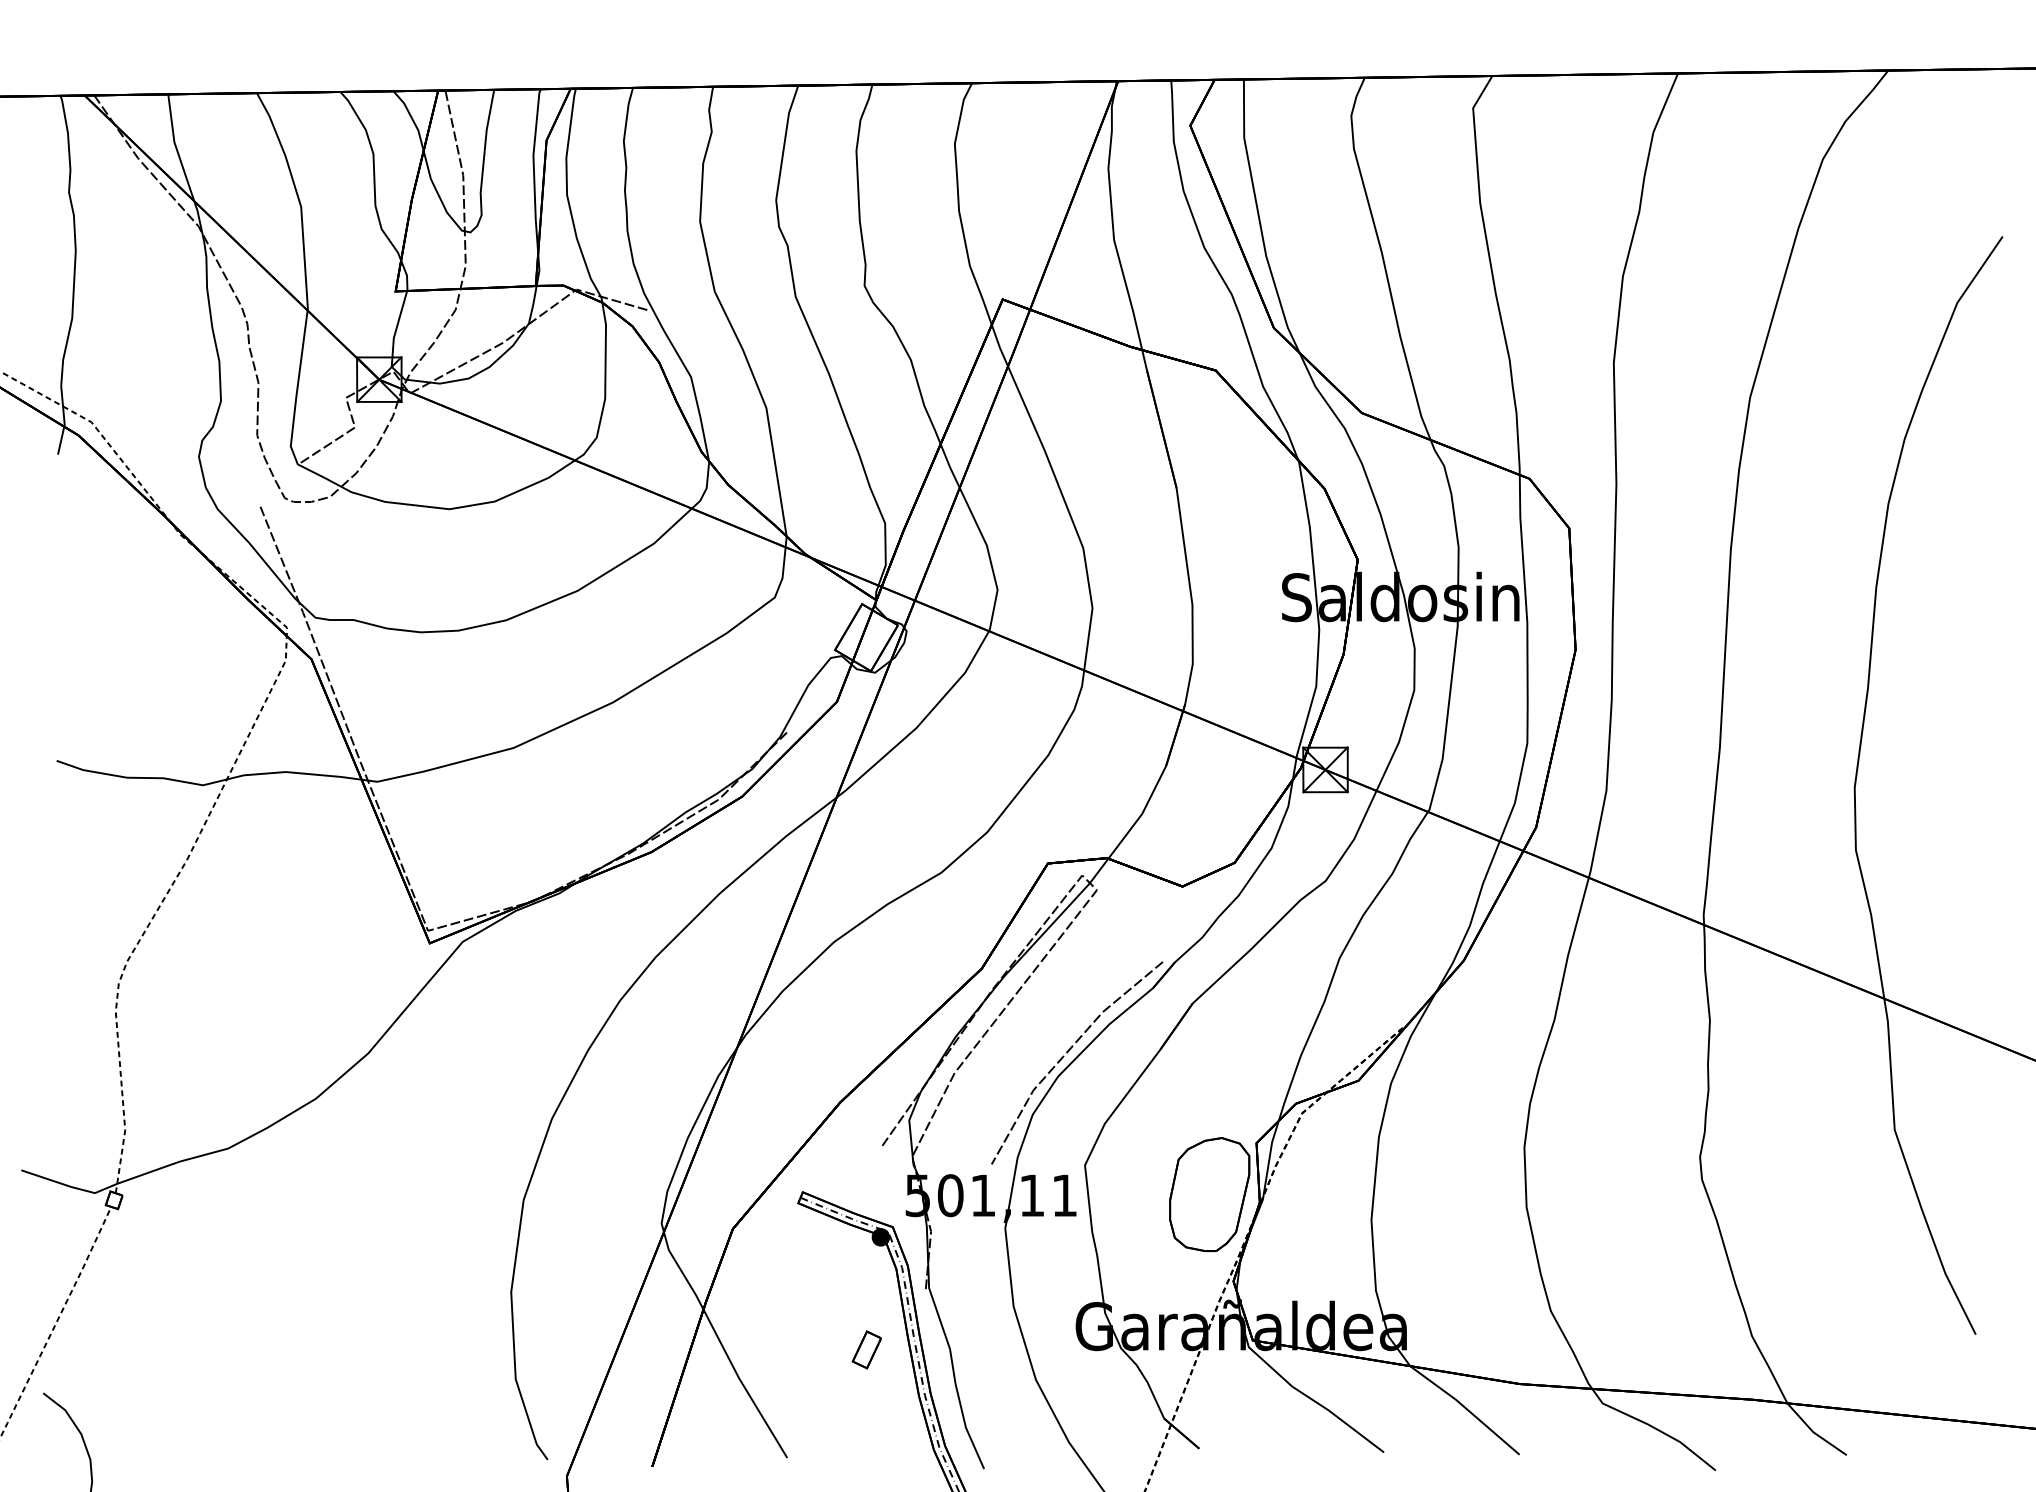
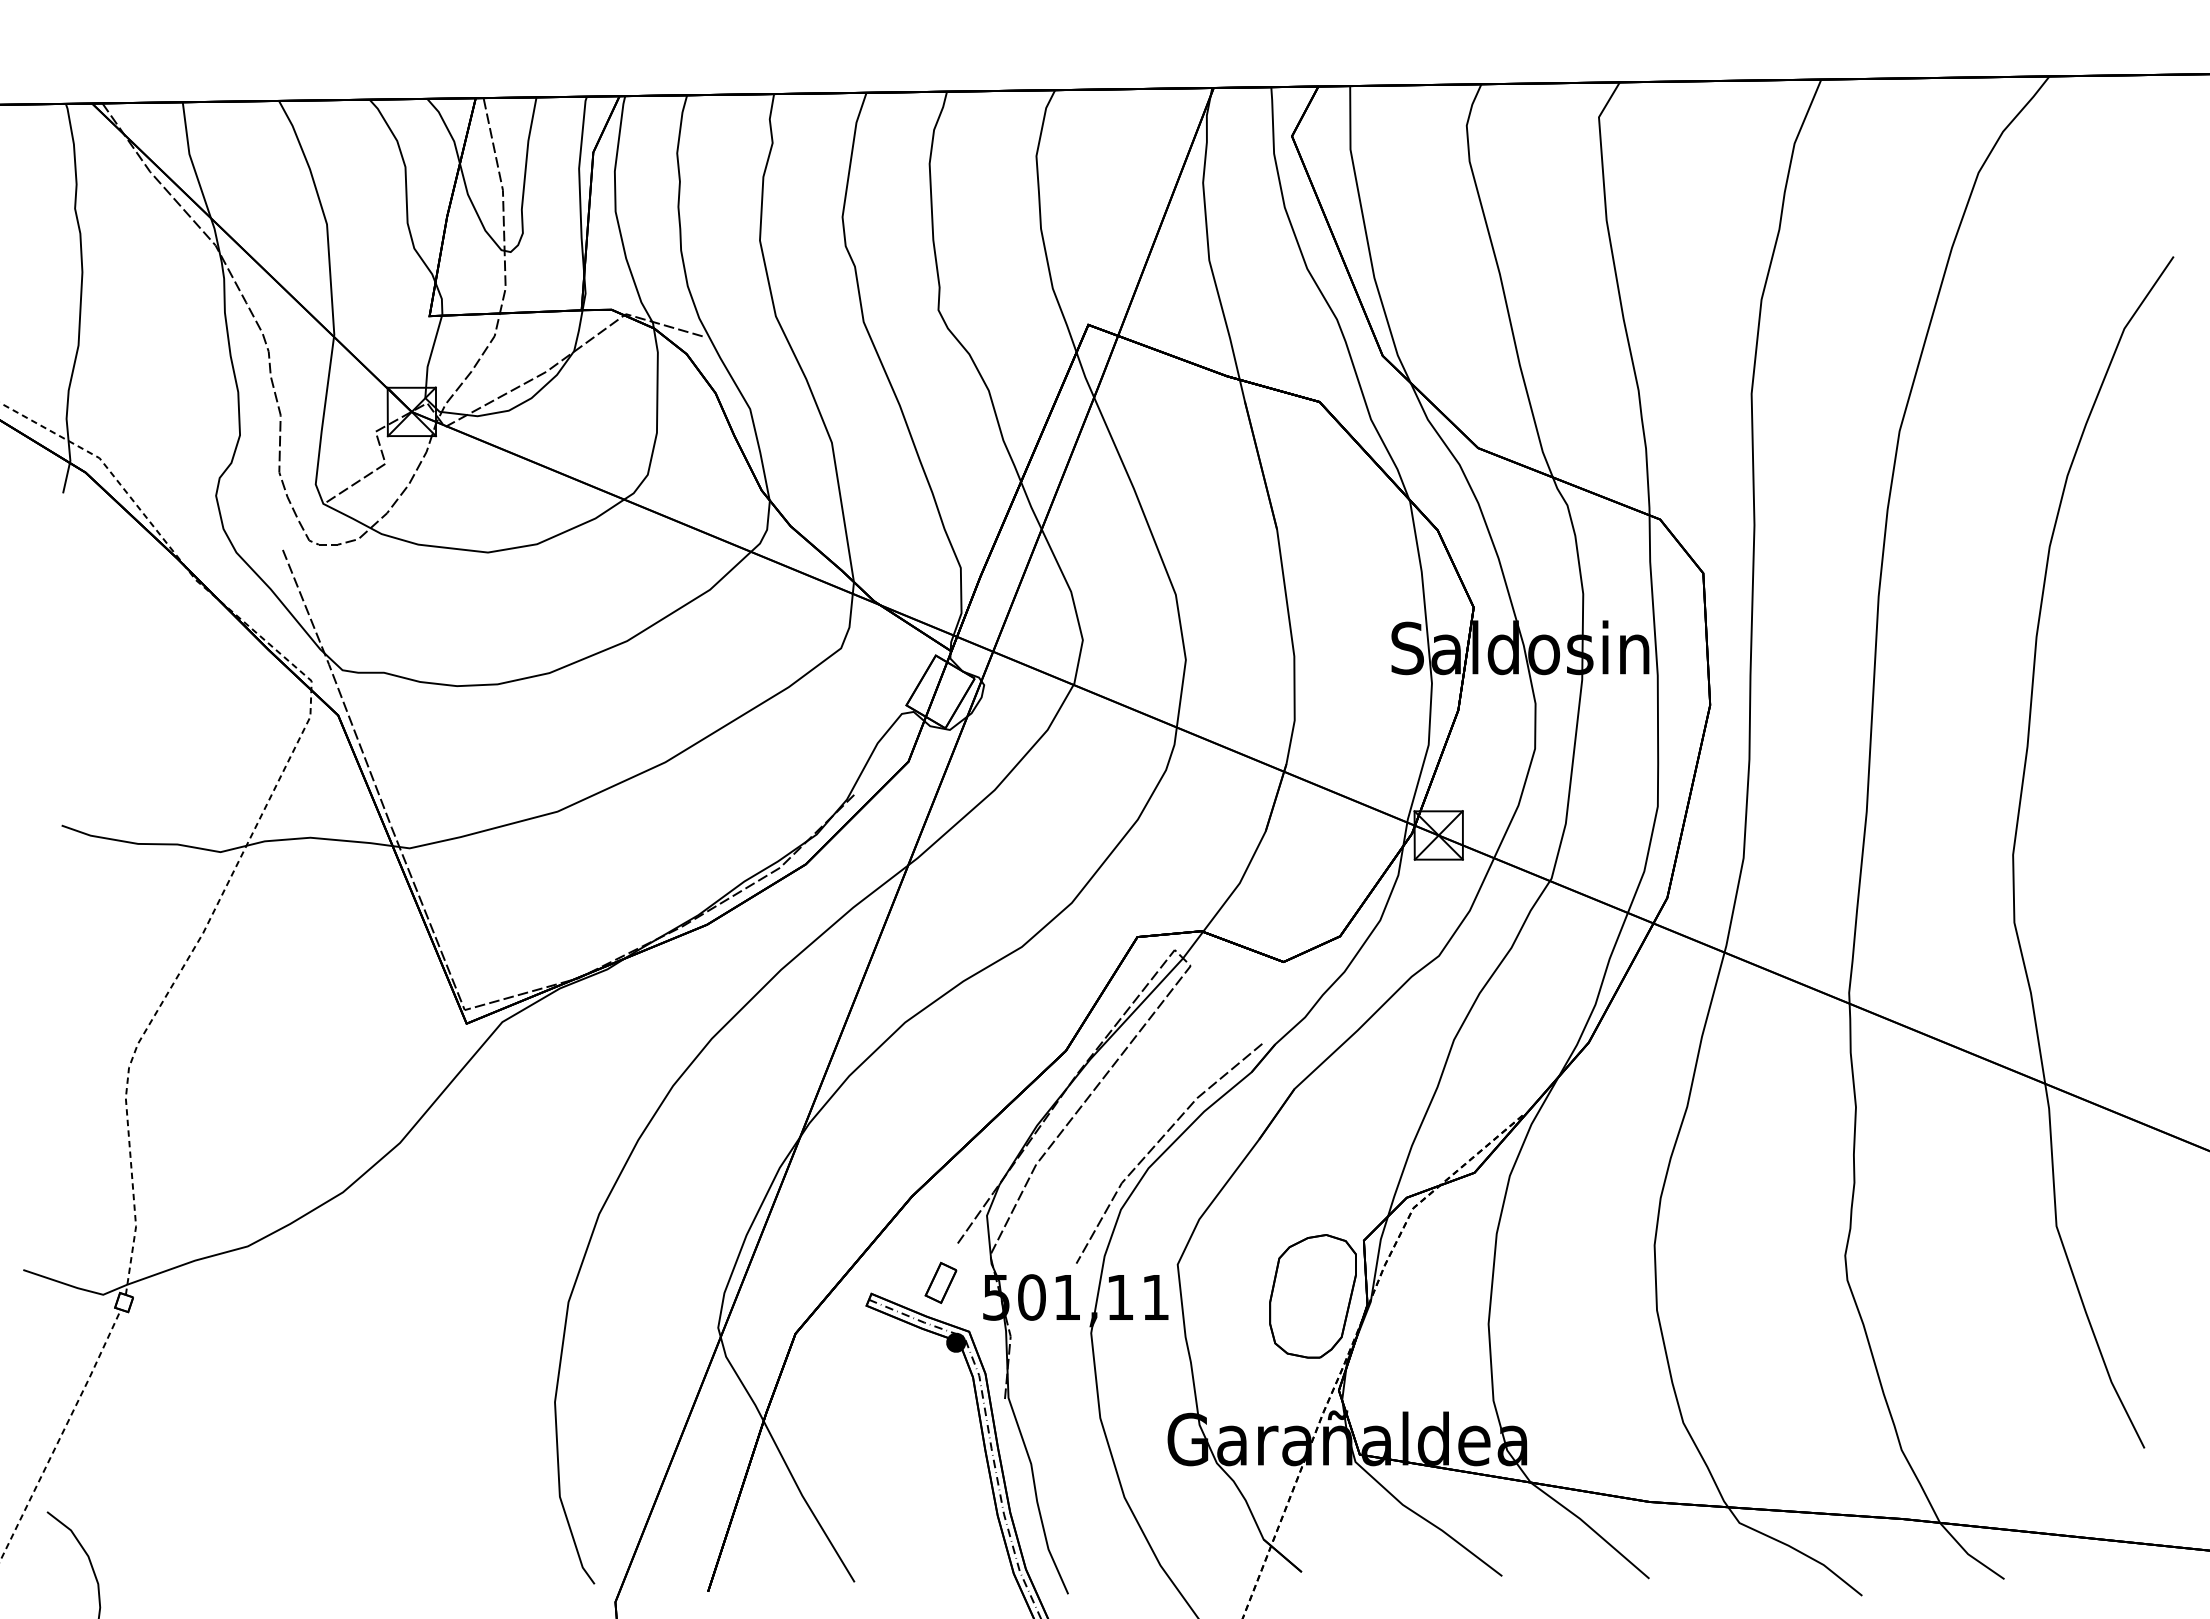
part: (866, 1349) -> (940, 1282), moved

